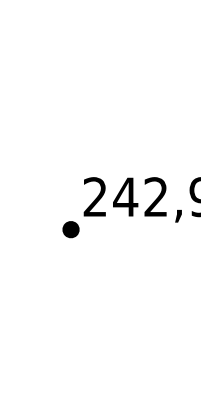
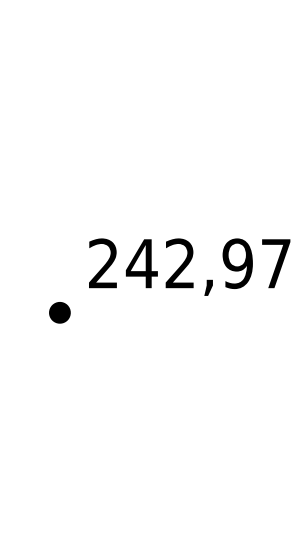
part: (70, 229) -> (59, 312), moved

